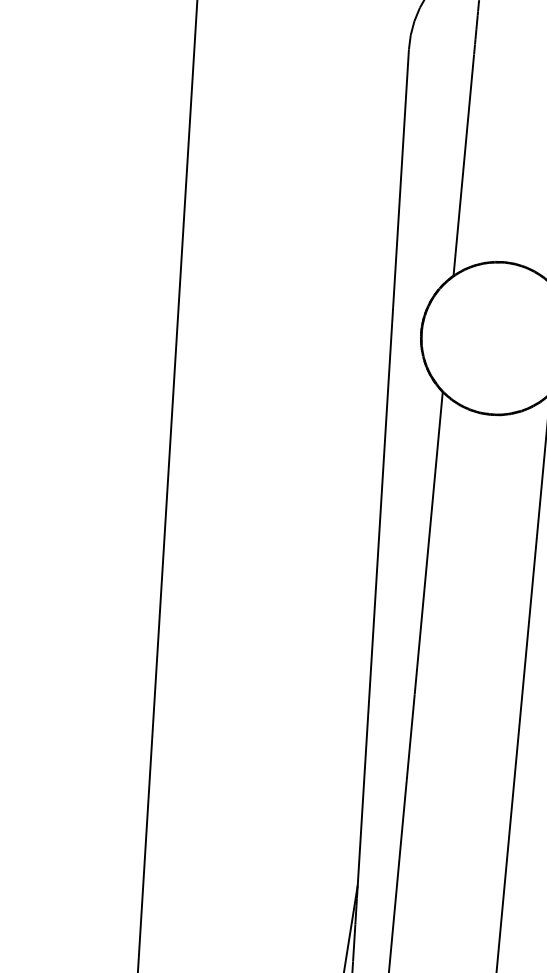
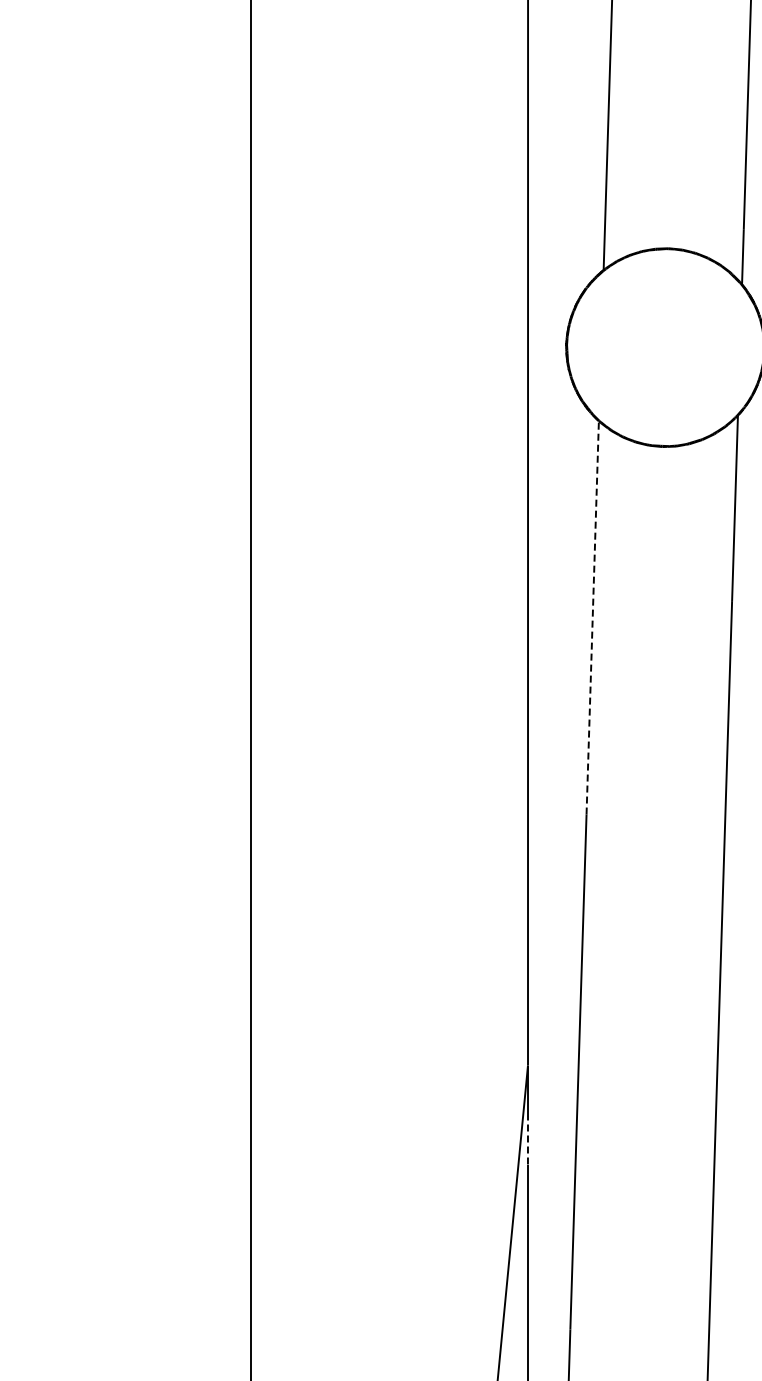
line: (428, 543) -> (592, 617), solid -> dashed
line: (353, 942) -> (527, 1140), solid -> dashed

